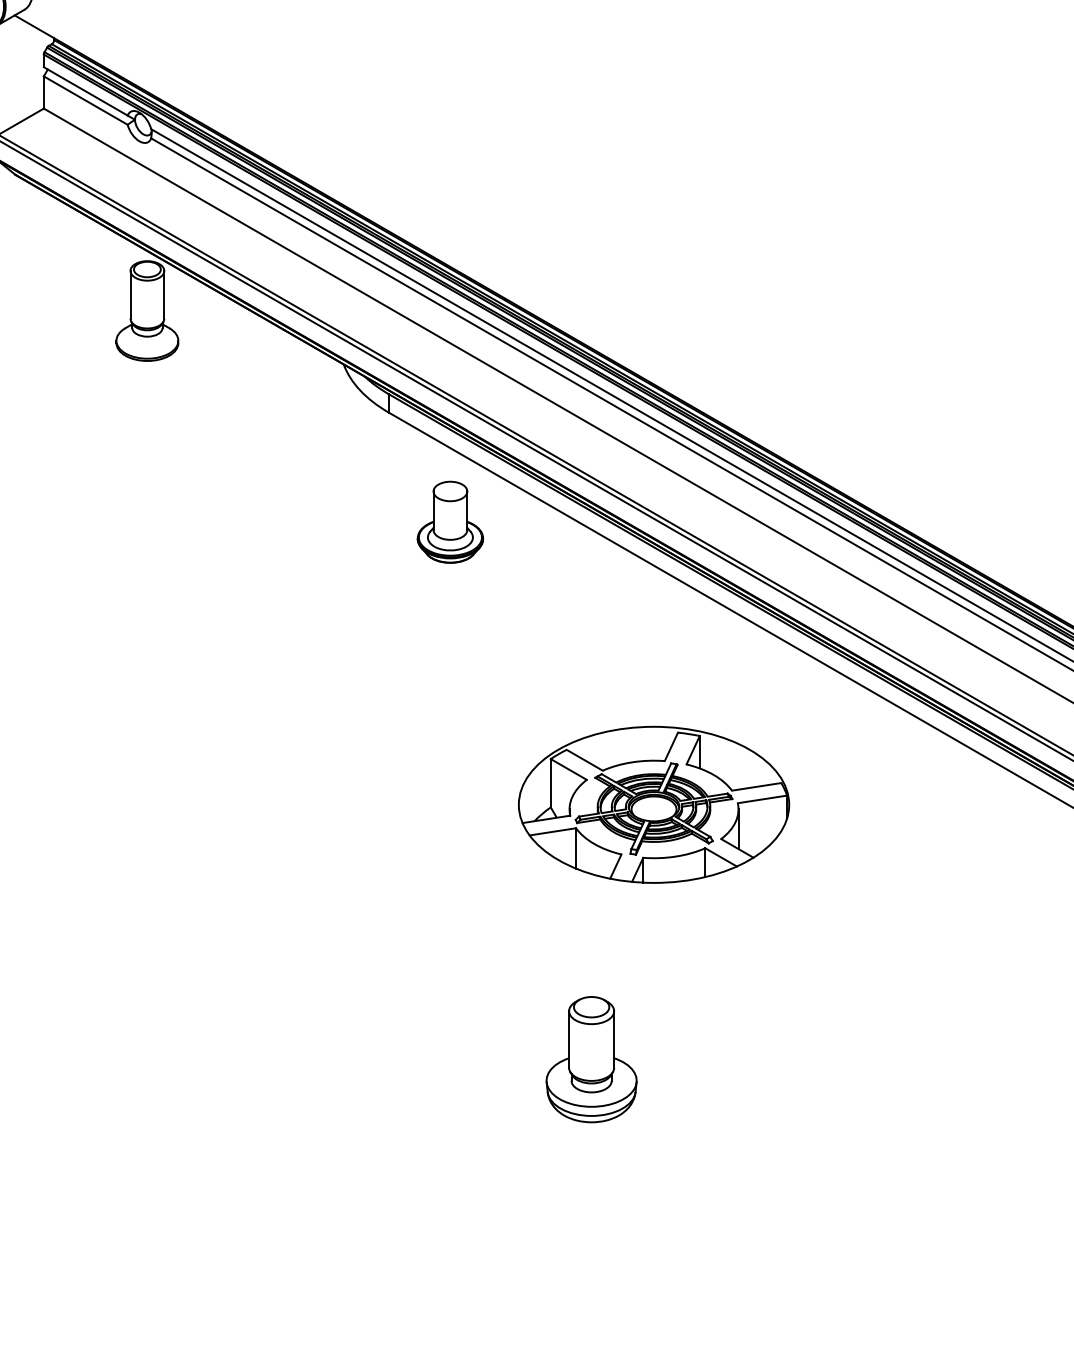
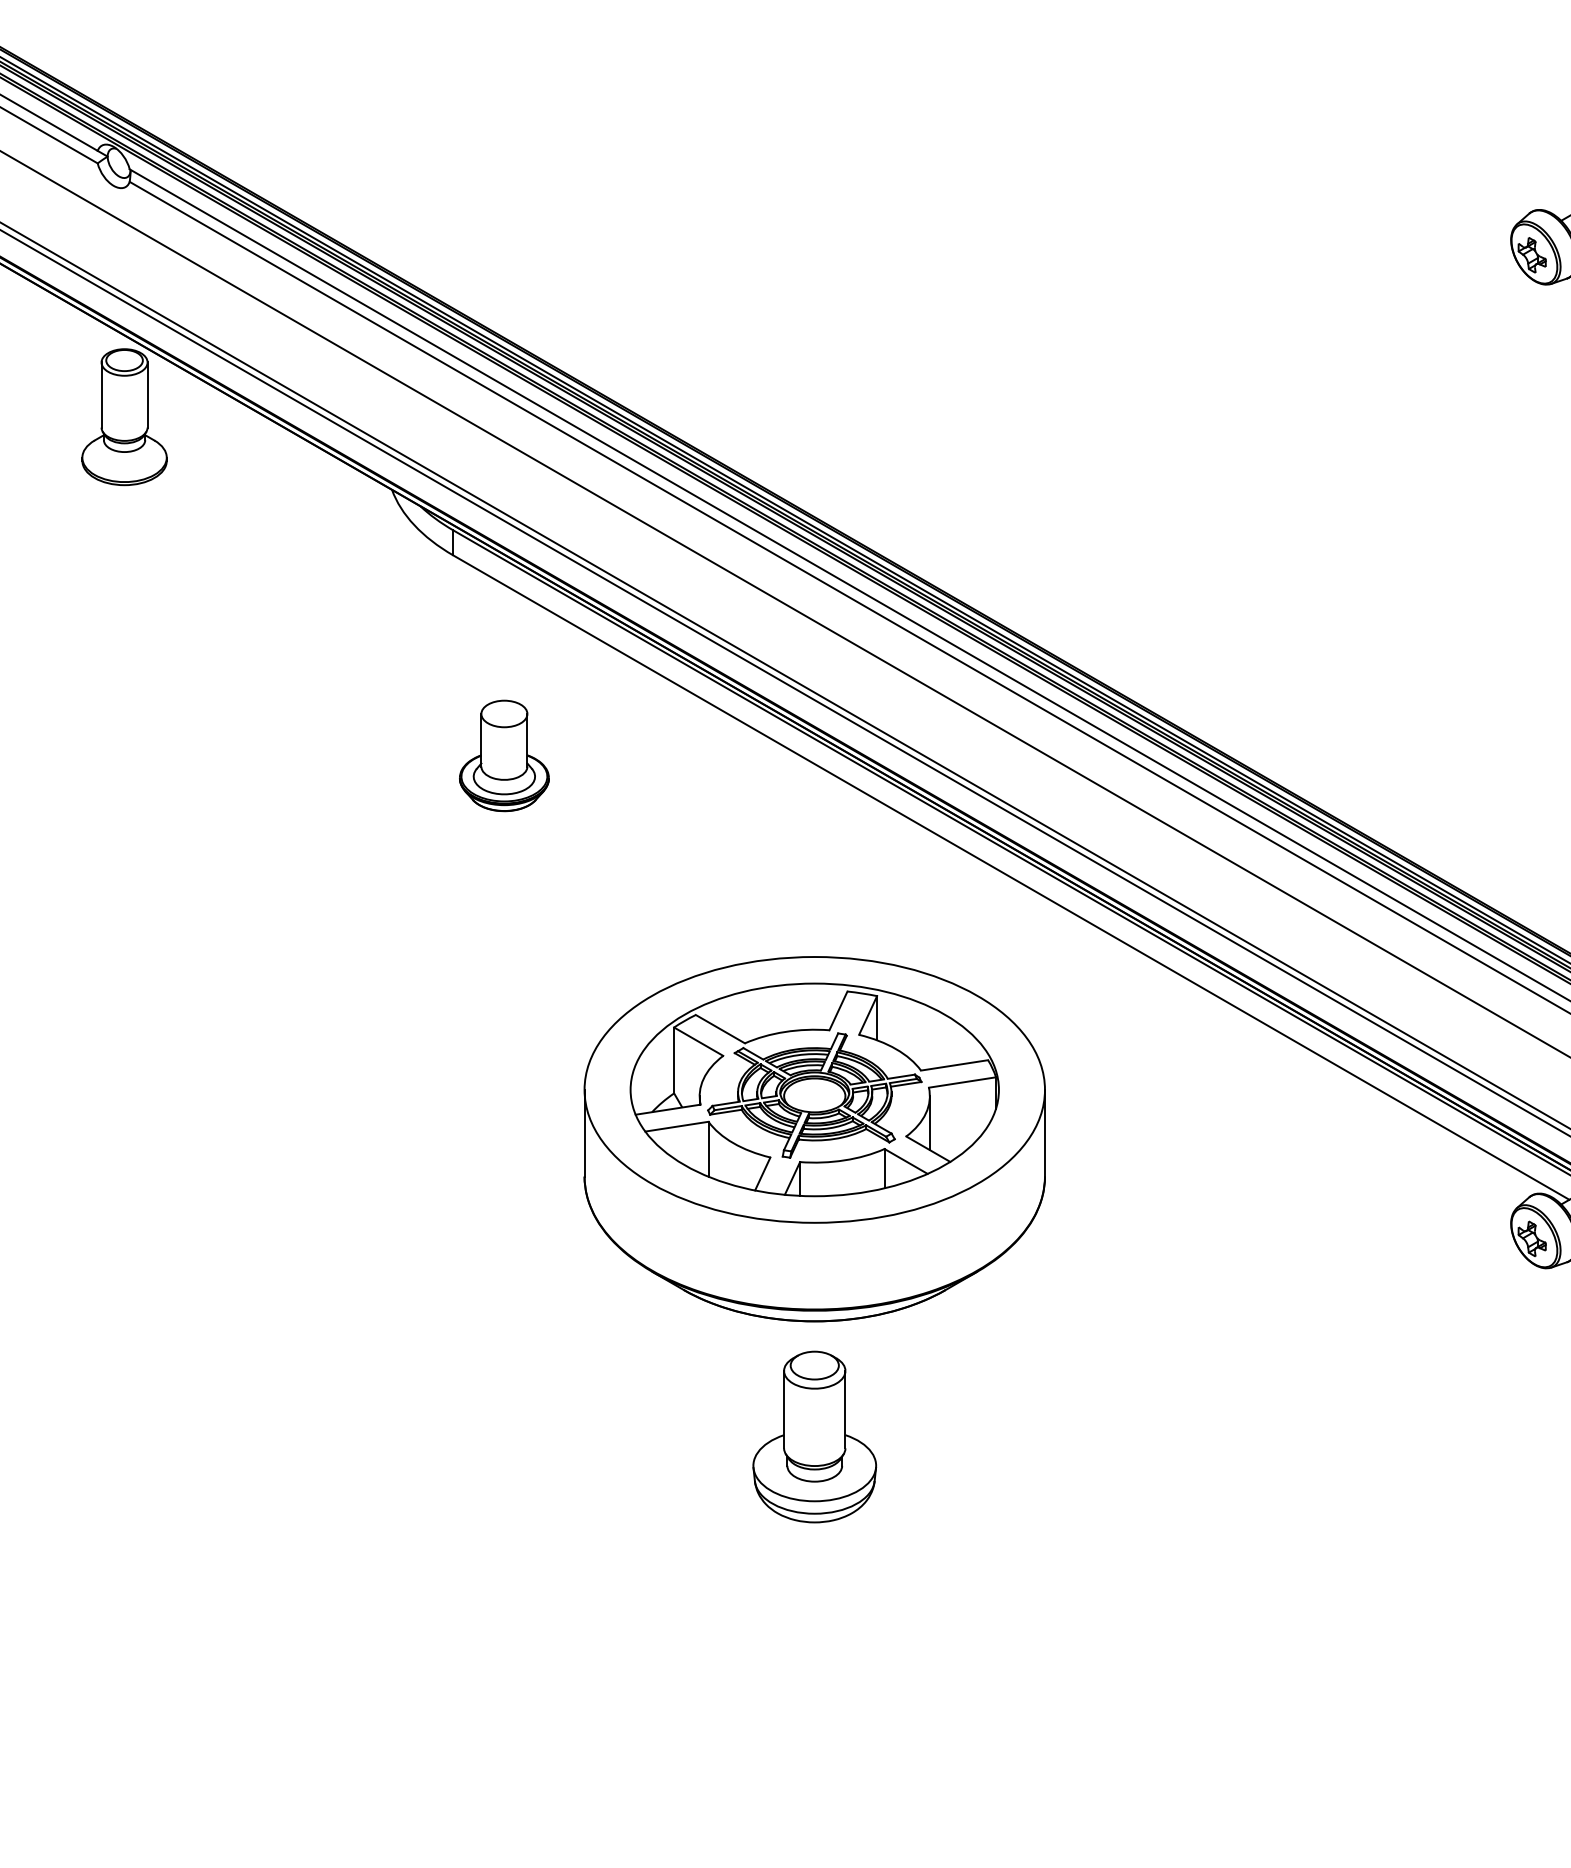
part: (450, 521) -> (504, 755), moved
part: (653, 841) -> (814, 1139), added
part: (591, 1059) -> (814, 1436), moved

